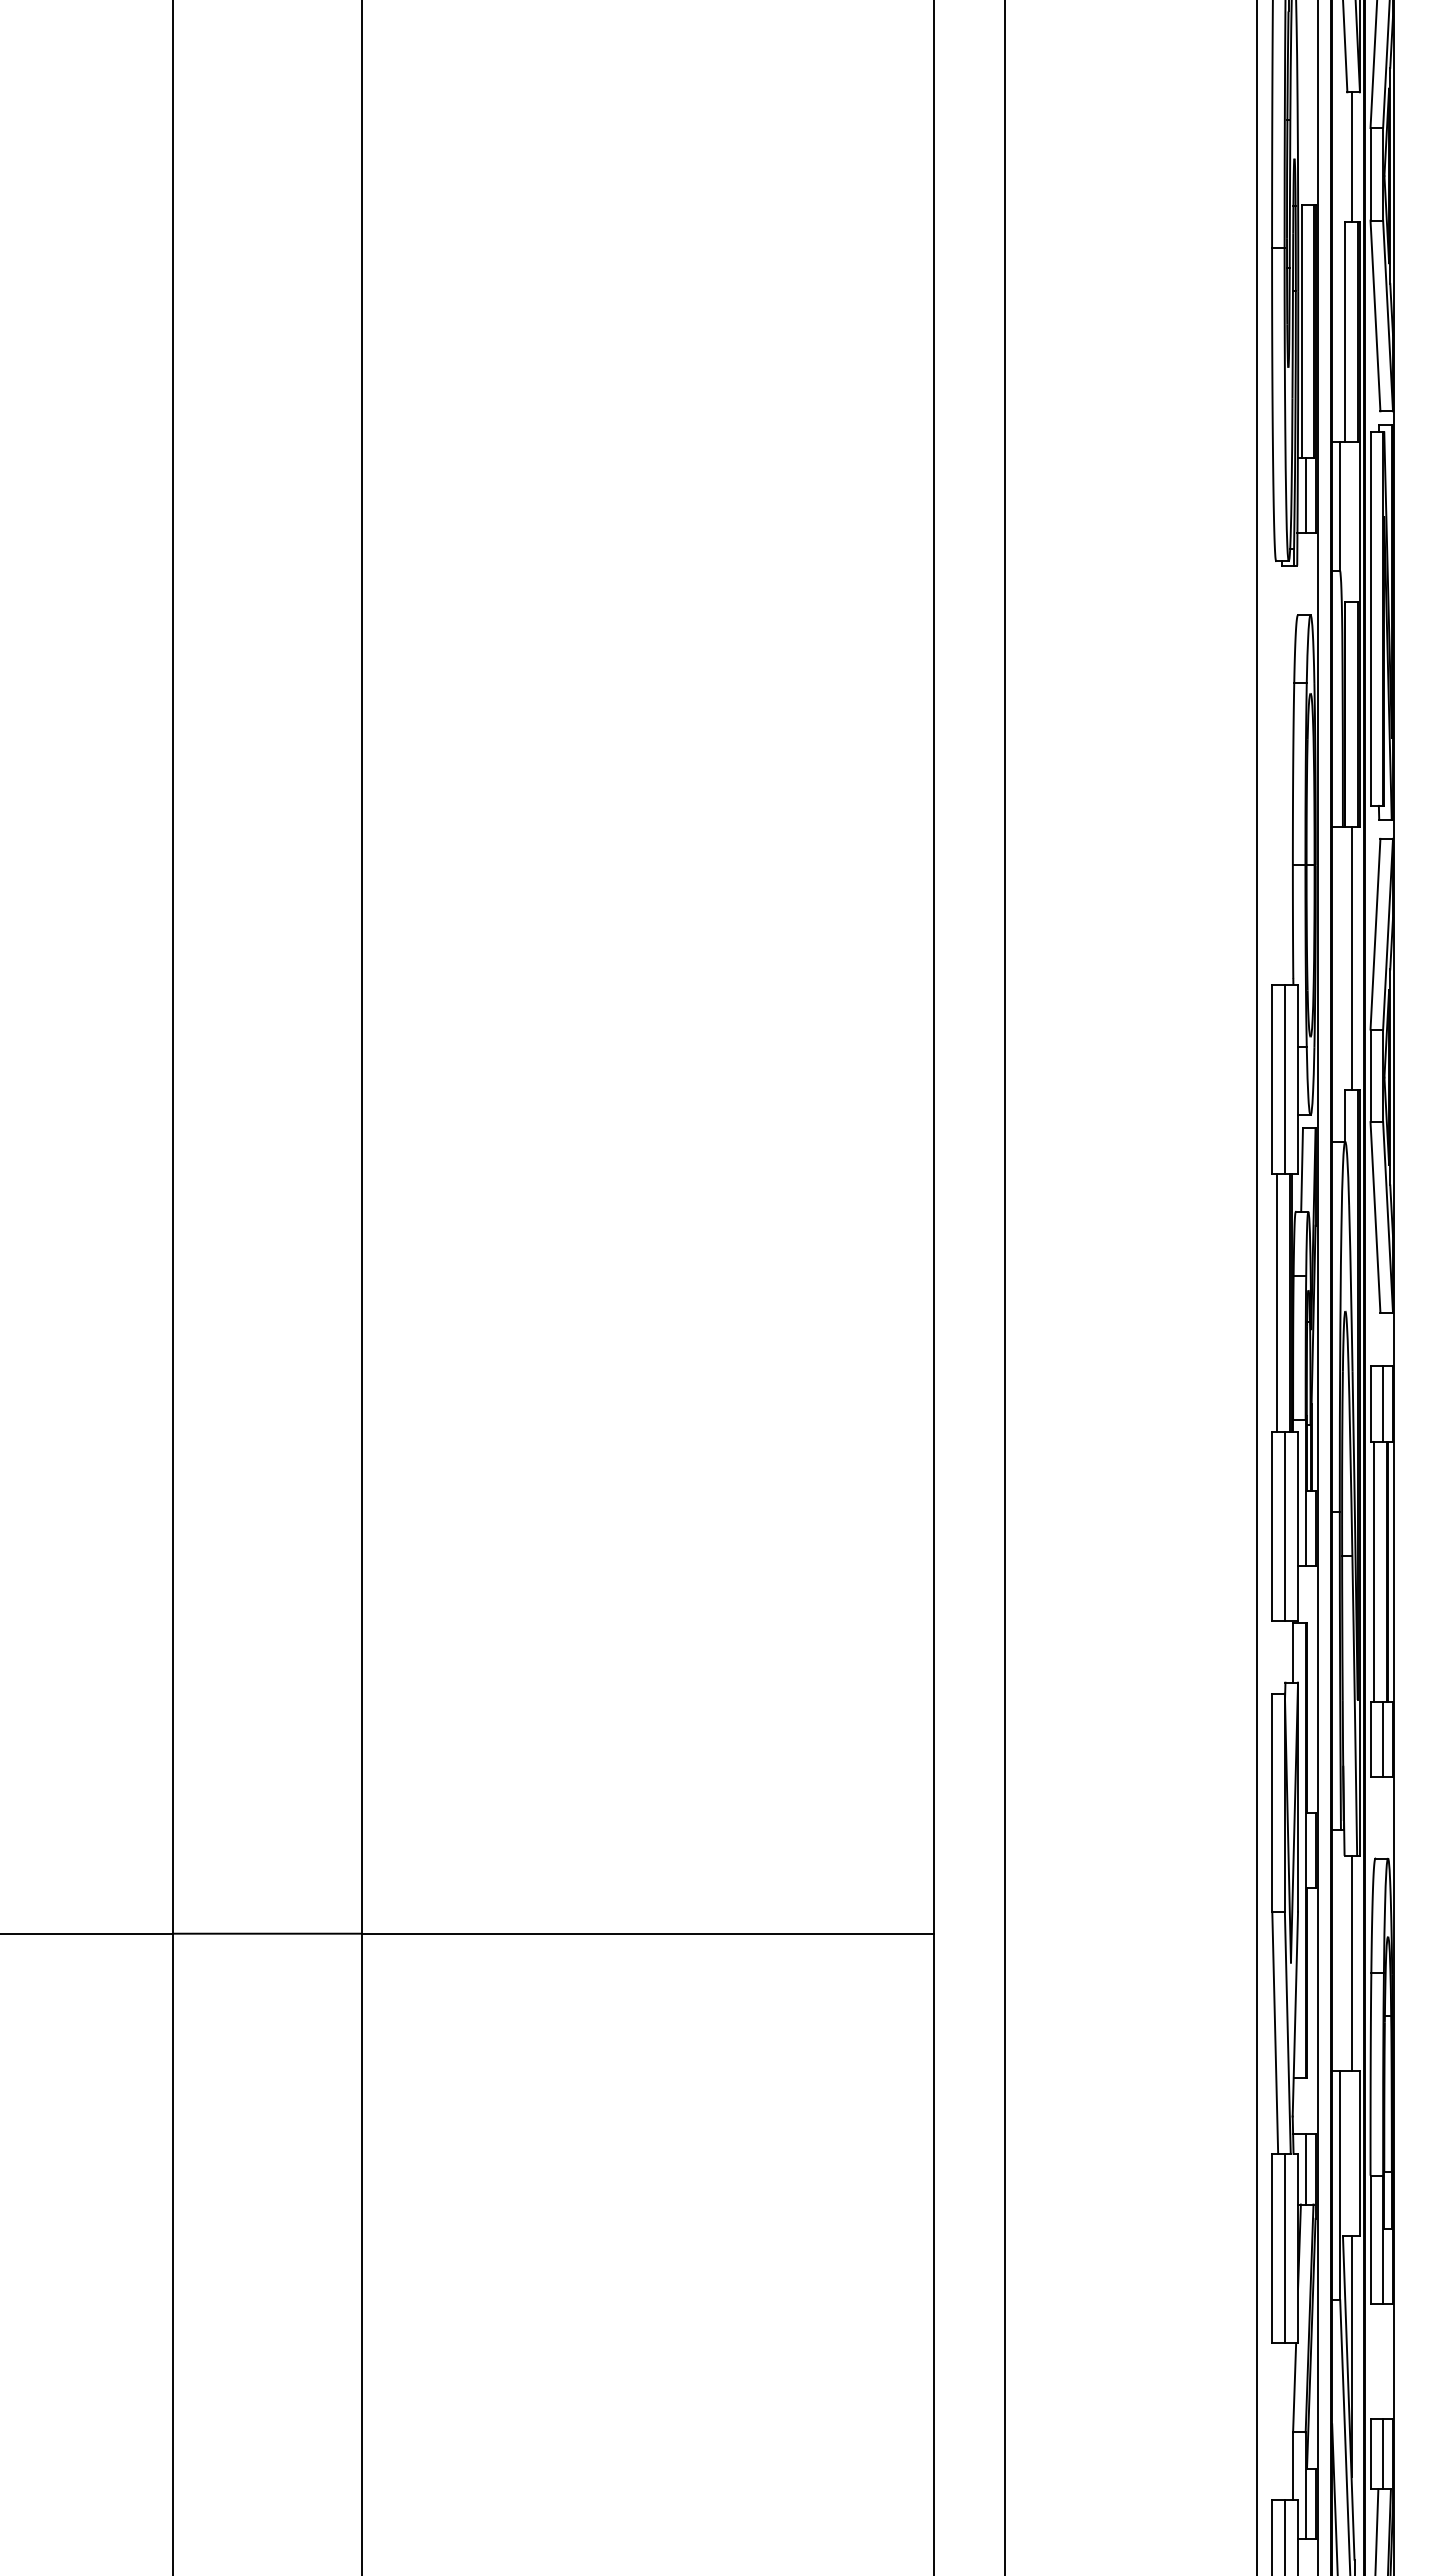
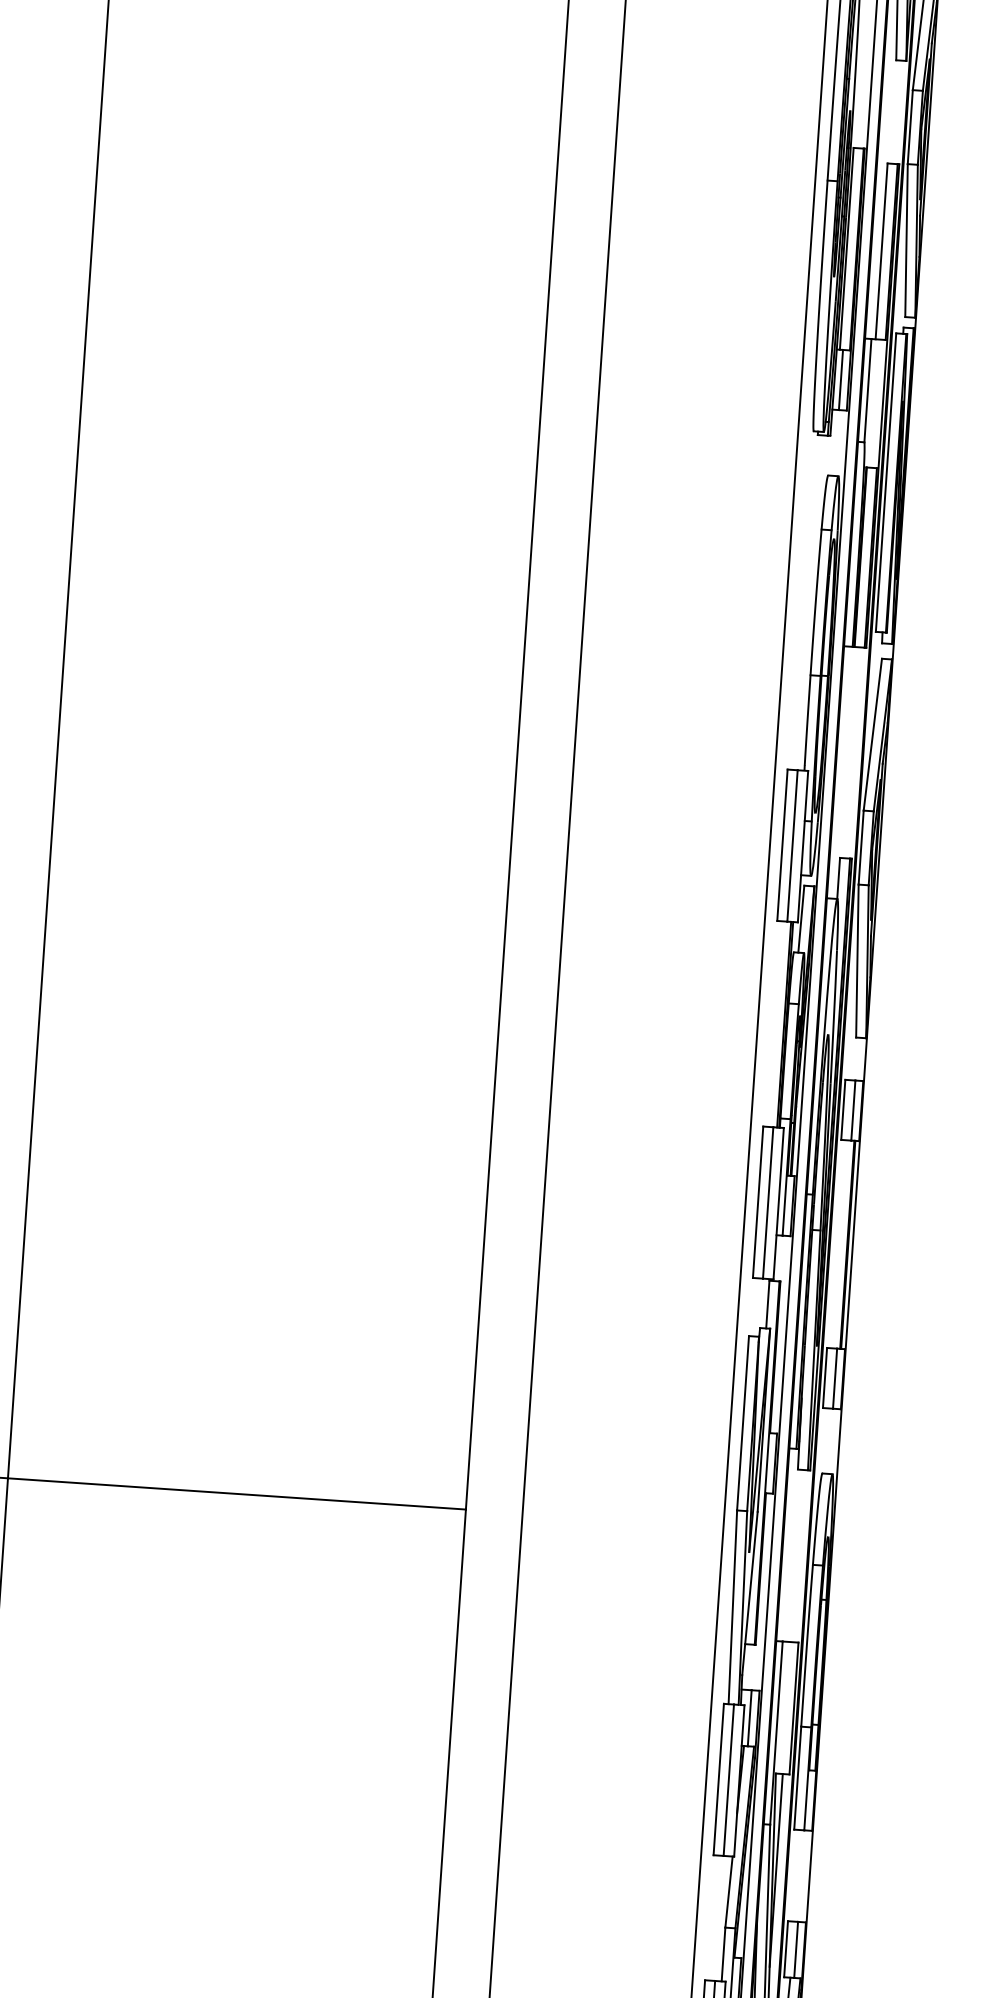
line: (1351, 156) -> (896, 111), removed
line: (1351, 958) -> (852, 752), removed
line: (1277, 1302) -> (774, 1023), removed
line: (1374, 1571) -> (837, 1244), removed
line: (1351, 1963) -> (797, 1556), removed

